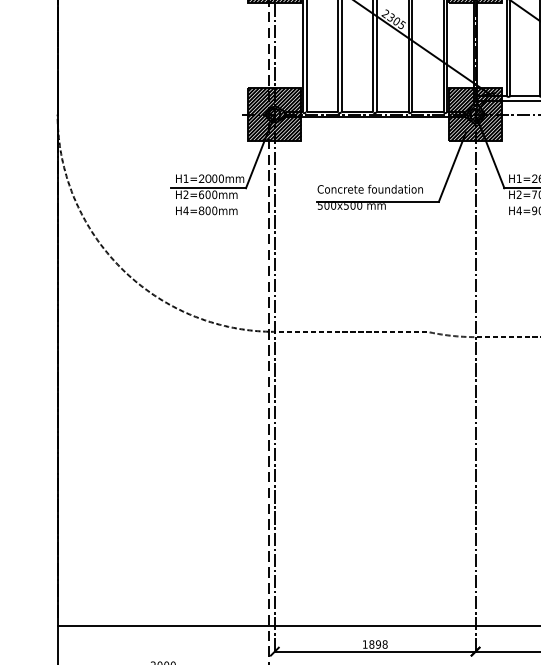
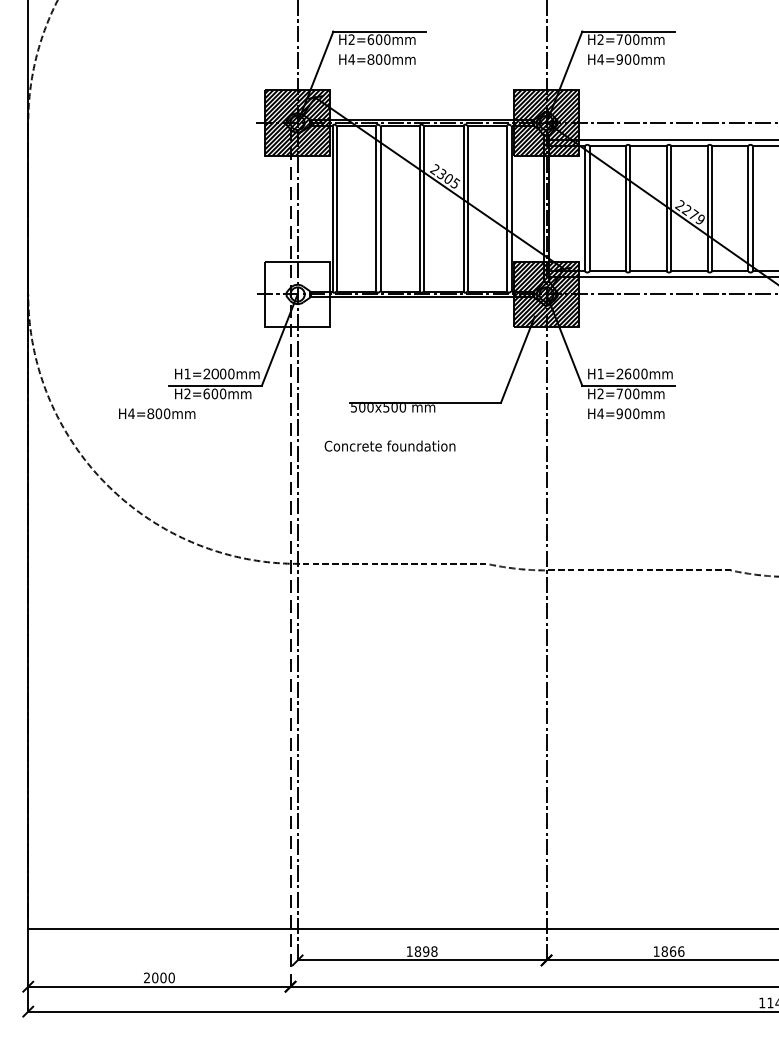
hatch: (274, 114) -> (297, 294), removed
text: (369, 188) -> (389, 445), moved
text: (206, 210) -> (157, 413), moved

